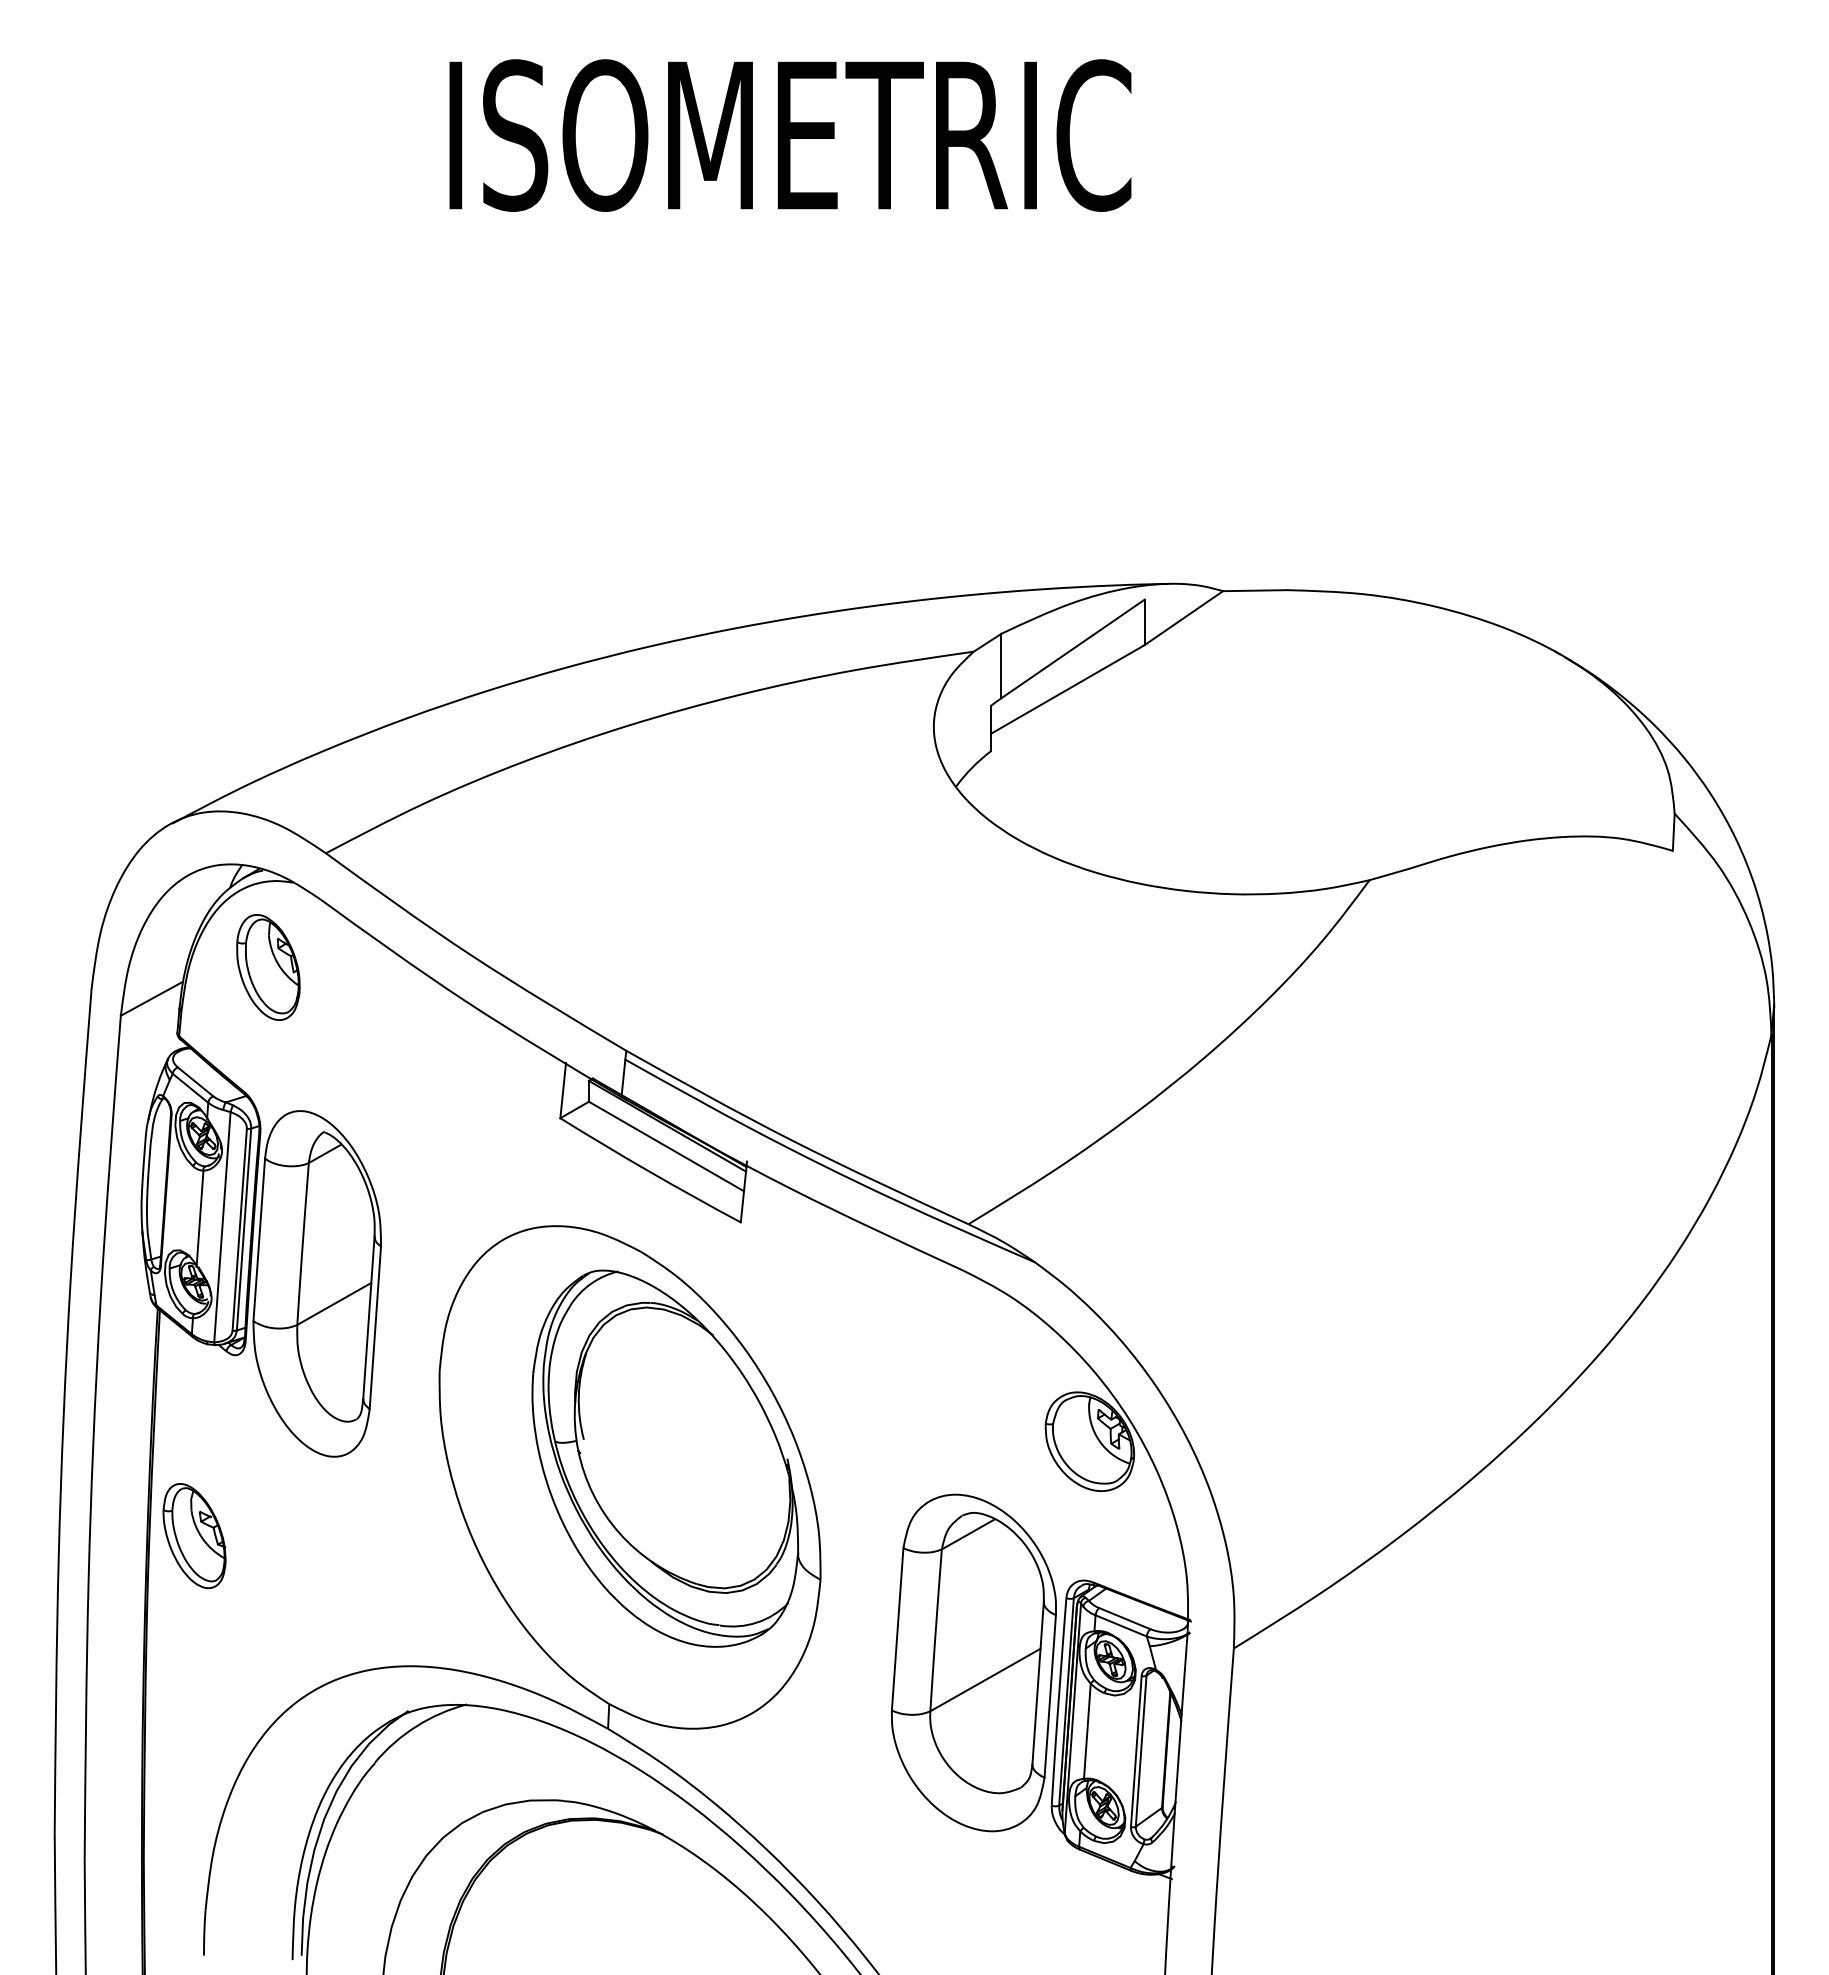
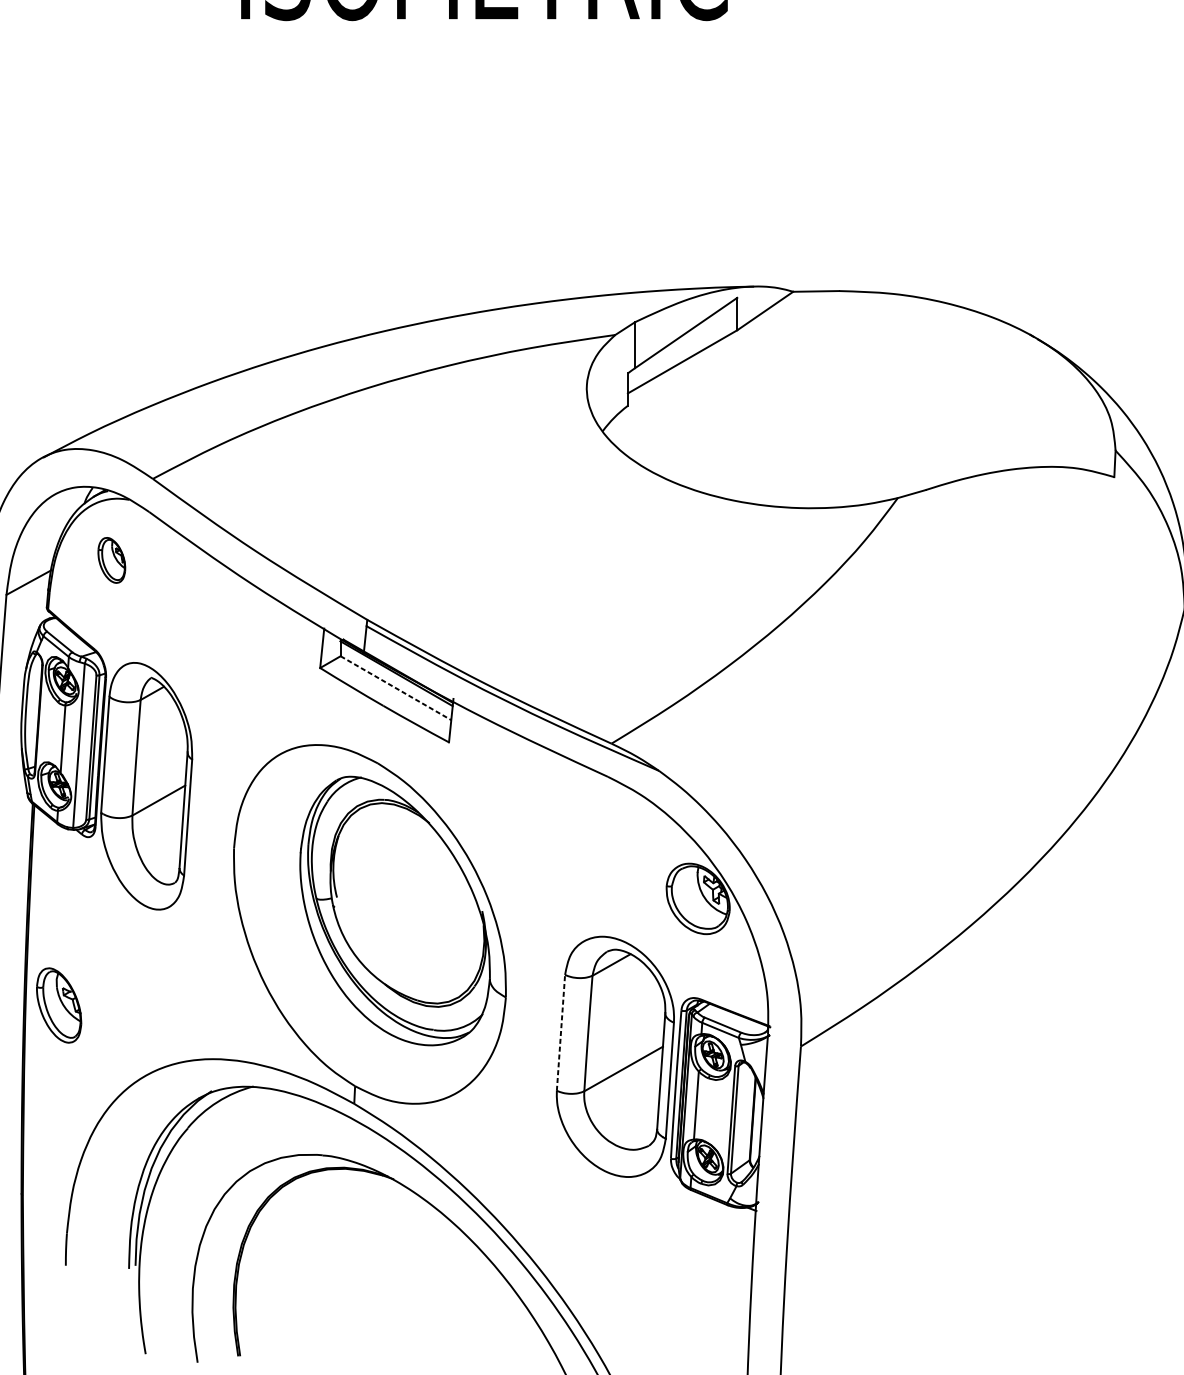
part: (268, 967) -> (111, 560), size x0.6
line: (666, 1146) -> (395, 688), solid -> dashed
part: (194, 1536) -> (59, 1005), moved
line: (897, 1628) -> (560, 1032), solid -> dashed

